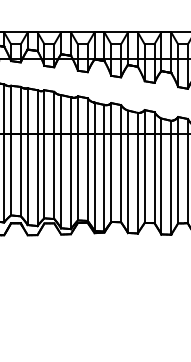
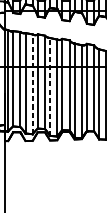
line: (37, 158) -> (32, 84), solid -> dashed
line: (61, 161) -> (50, 86), solid -> dashed

